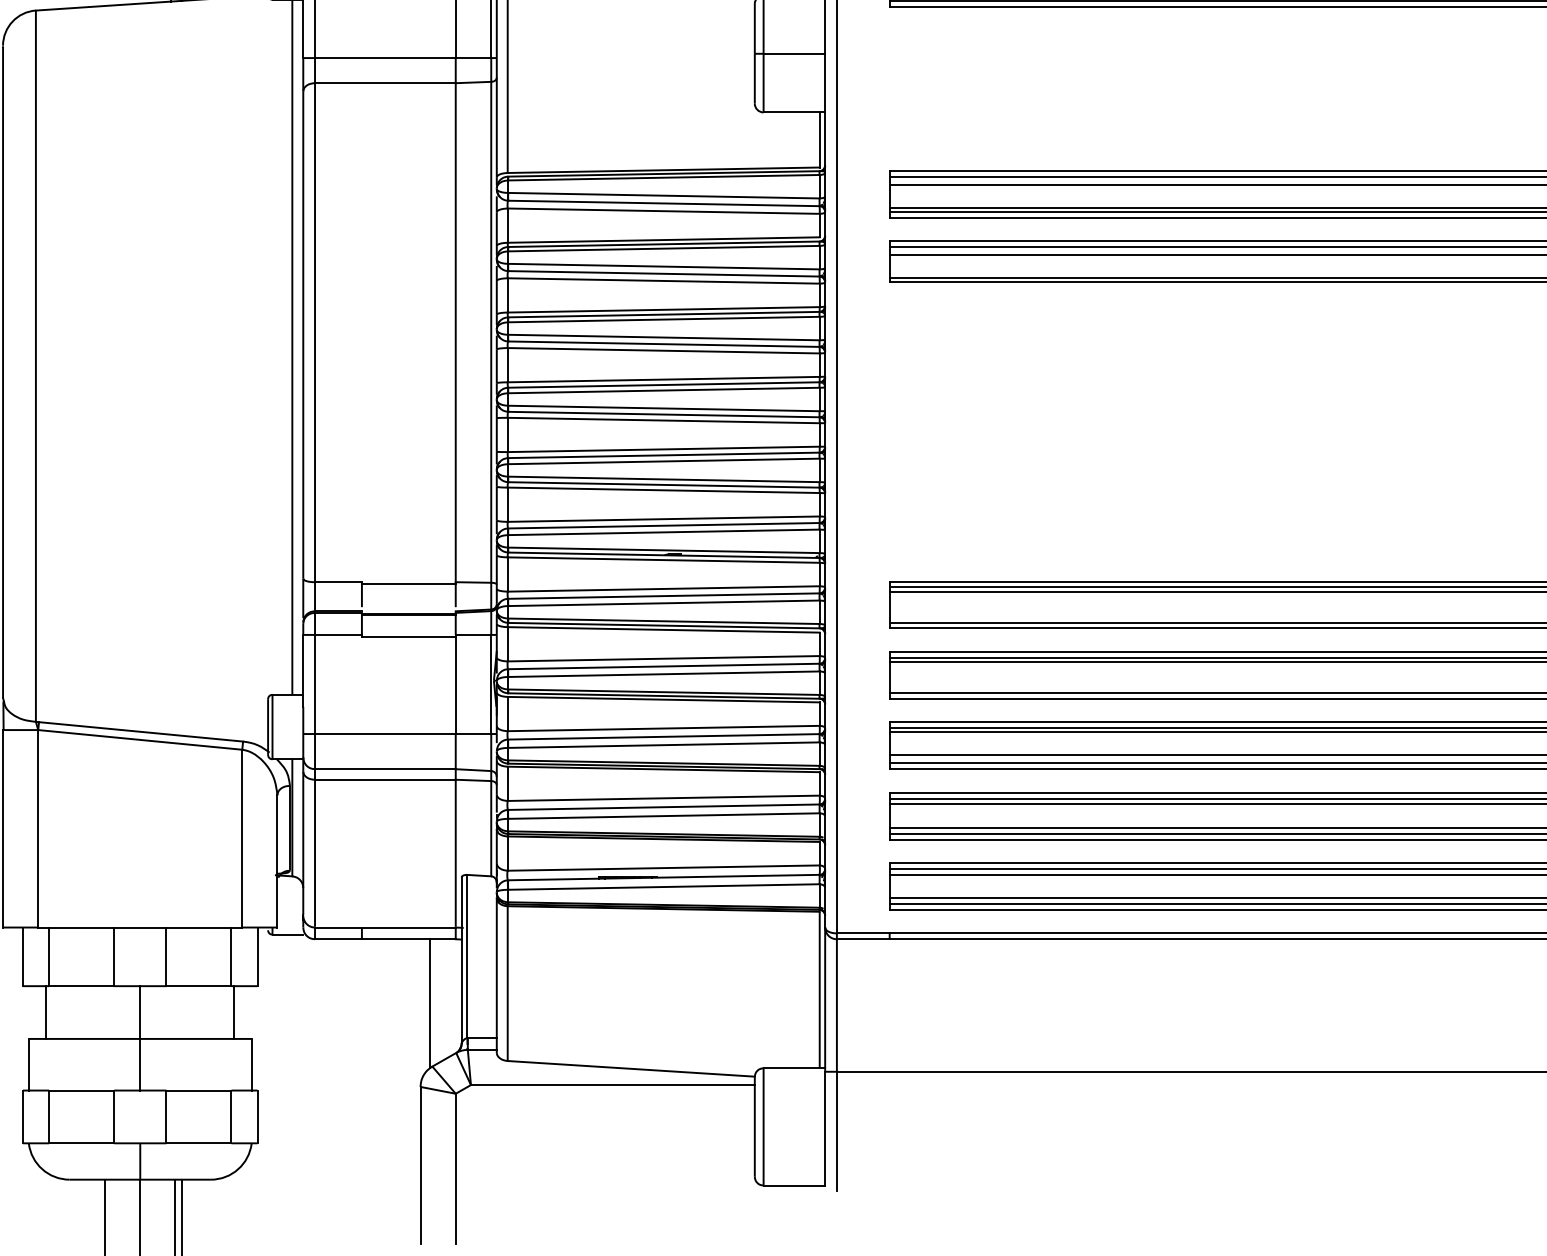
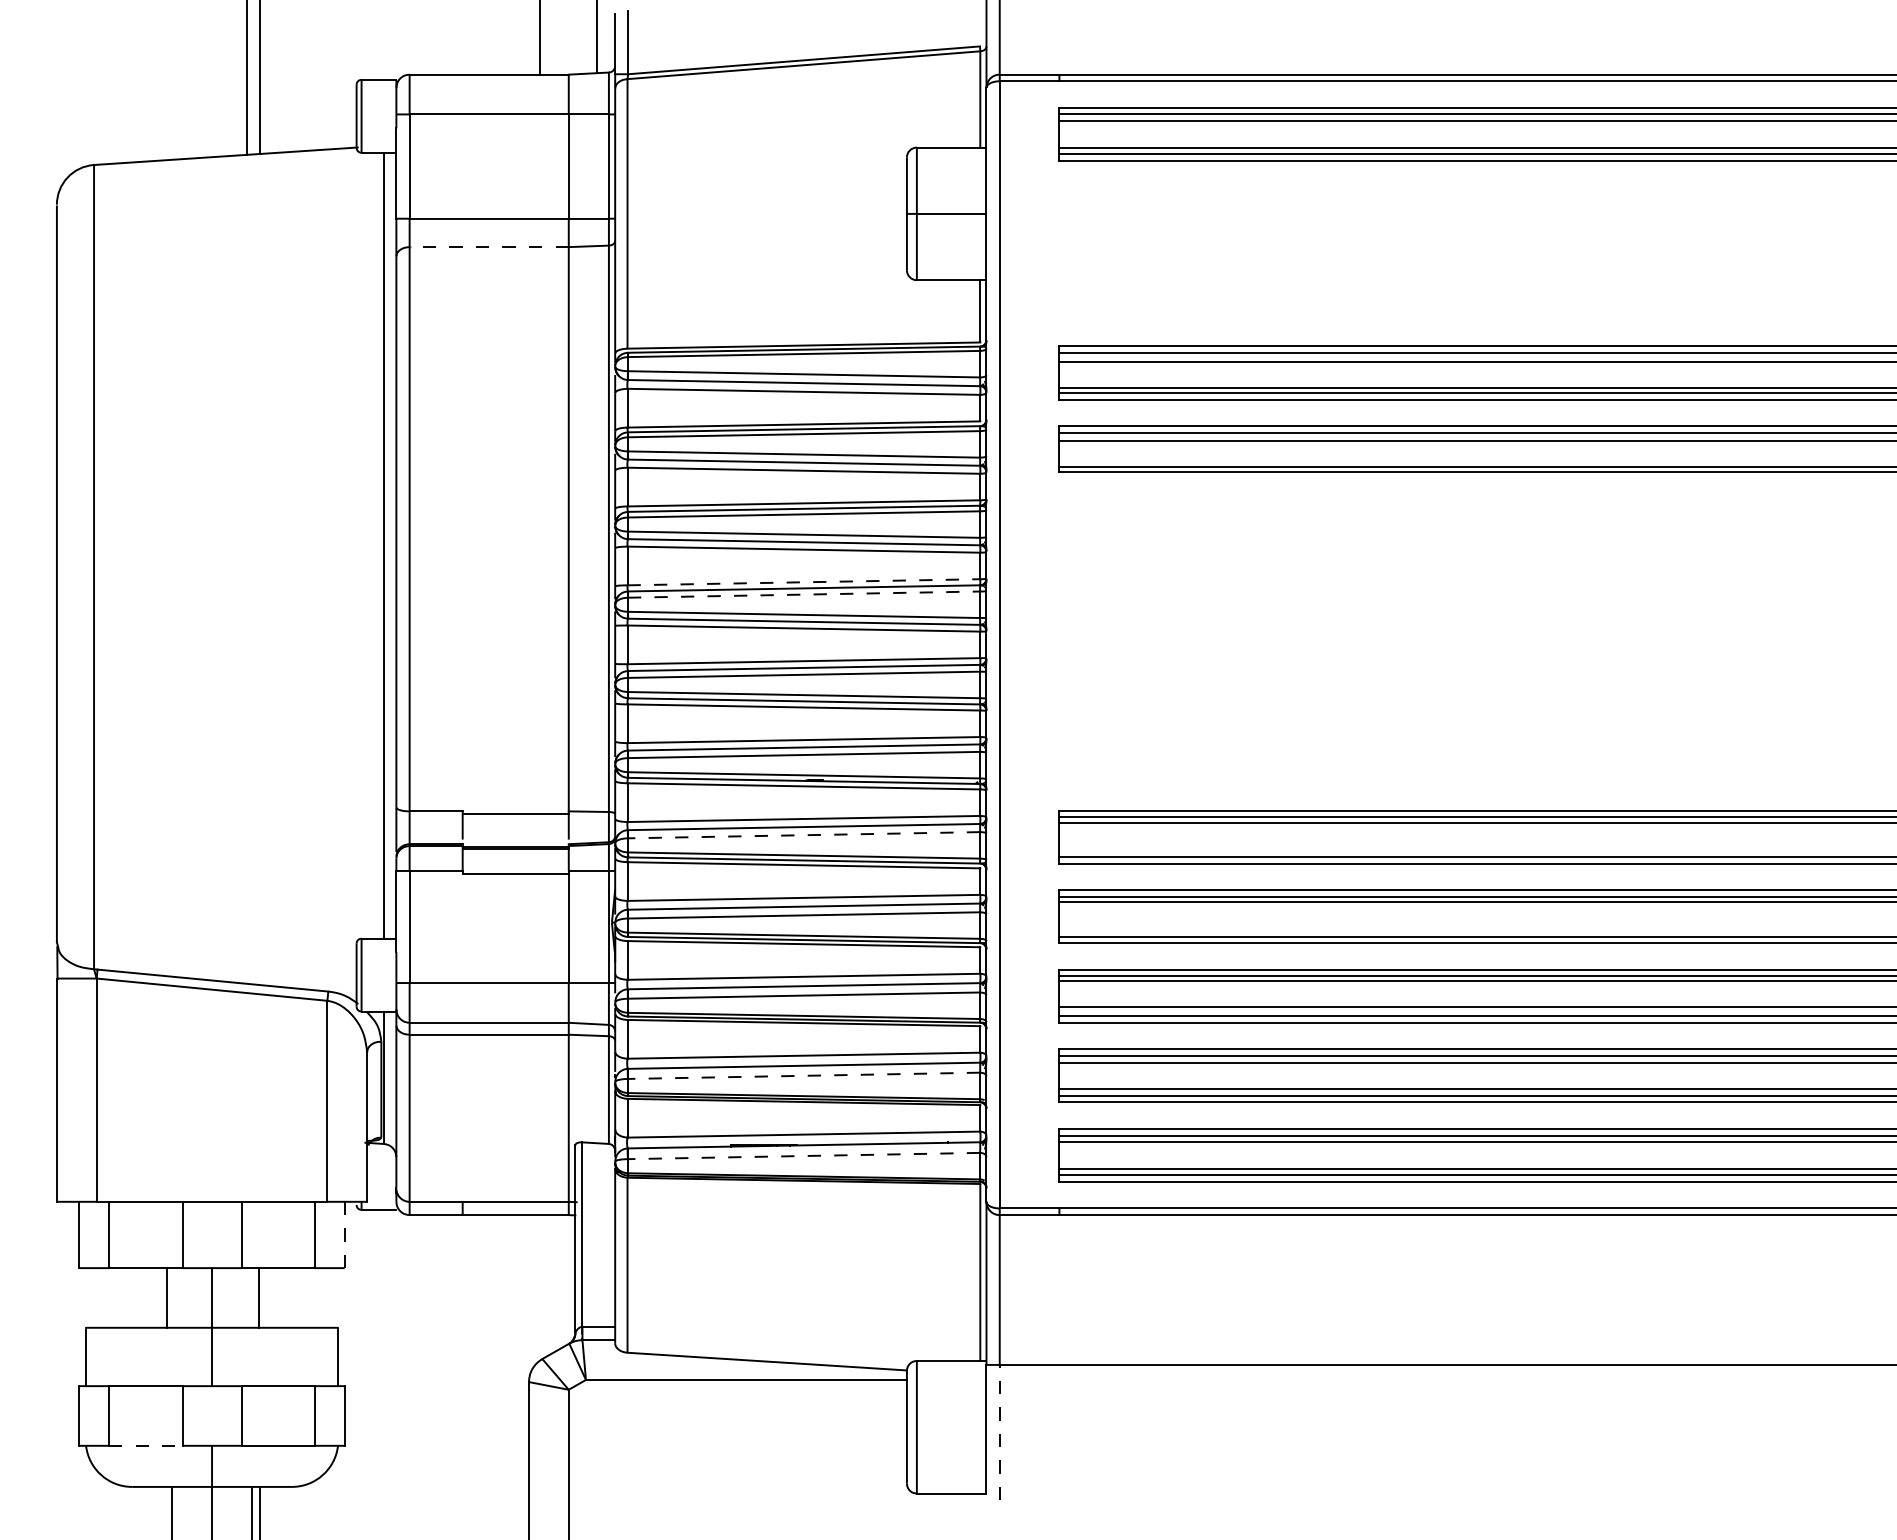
line: (385, 83) -> (489, 247), solid -> dashed
line: (664, 379) -> (804, 582), solid -> dashed
line: (664, 390) -> (804, 594), solid -> dashed
line: (663, 603) -> (803, 835), solid -> dashed
line: (663, 815) -> (803, 1075), solid -> dashed
line: (663, 887) -> (803, 1156), solid -> dashed
line: (257, 957) -> (344, 1235), solid -> dashed
line: (429, 1004) -> (539, 1288), removed
line: (46, 1012) -> (166, 1297), moved
line: (234, 1012) -> (259, 1297), moved
line: (836, 1131) -> (999, 1432), solid -> dashed
line: (81, 1143) -> (145, 1445), solid -> dashed

